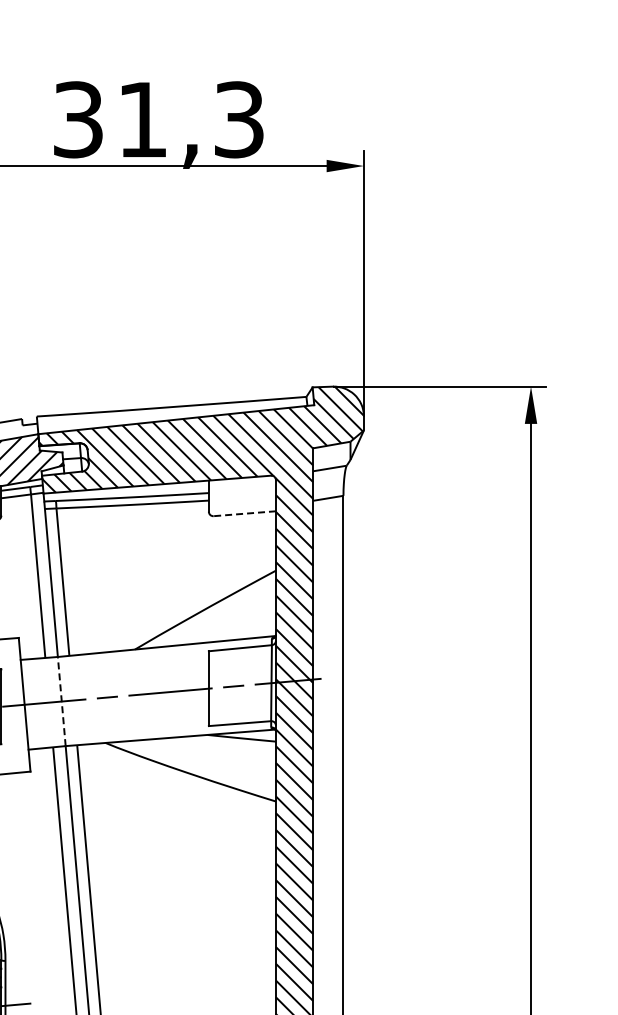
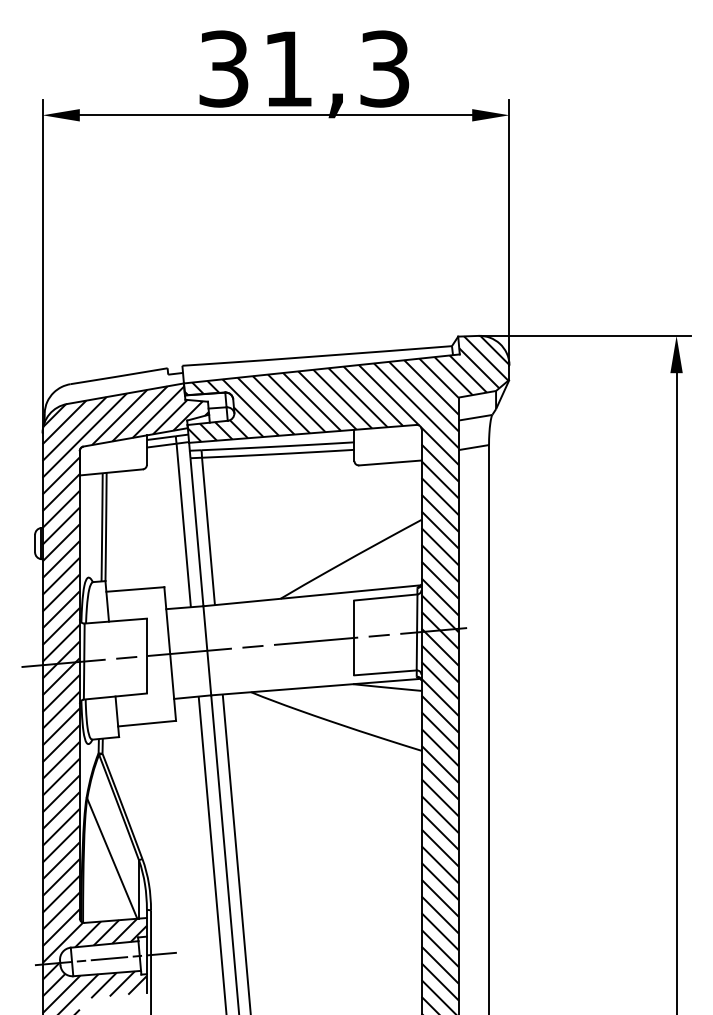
line: (243, 514) -> (389, 463), dashed -> solid
line: (61, 701) -> (207, 650), dashed -> solid

